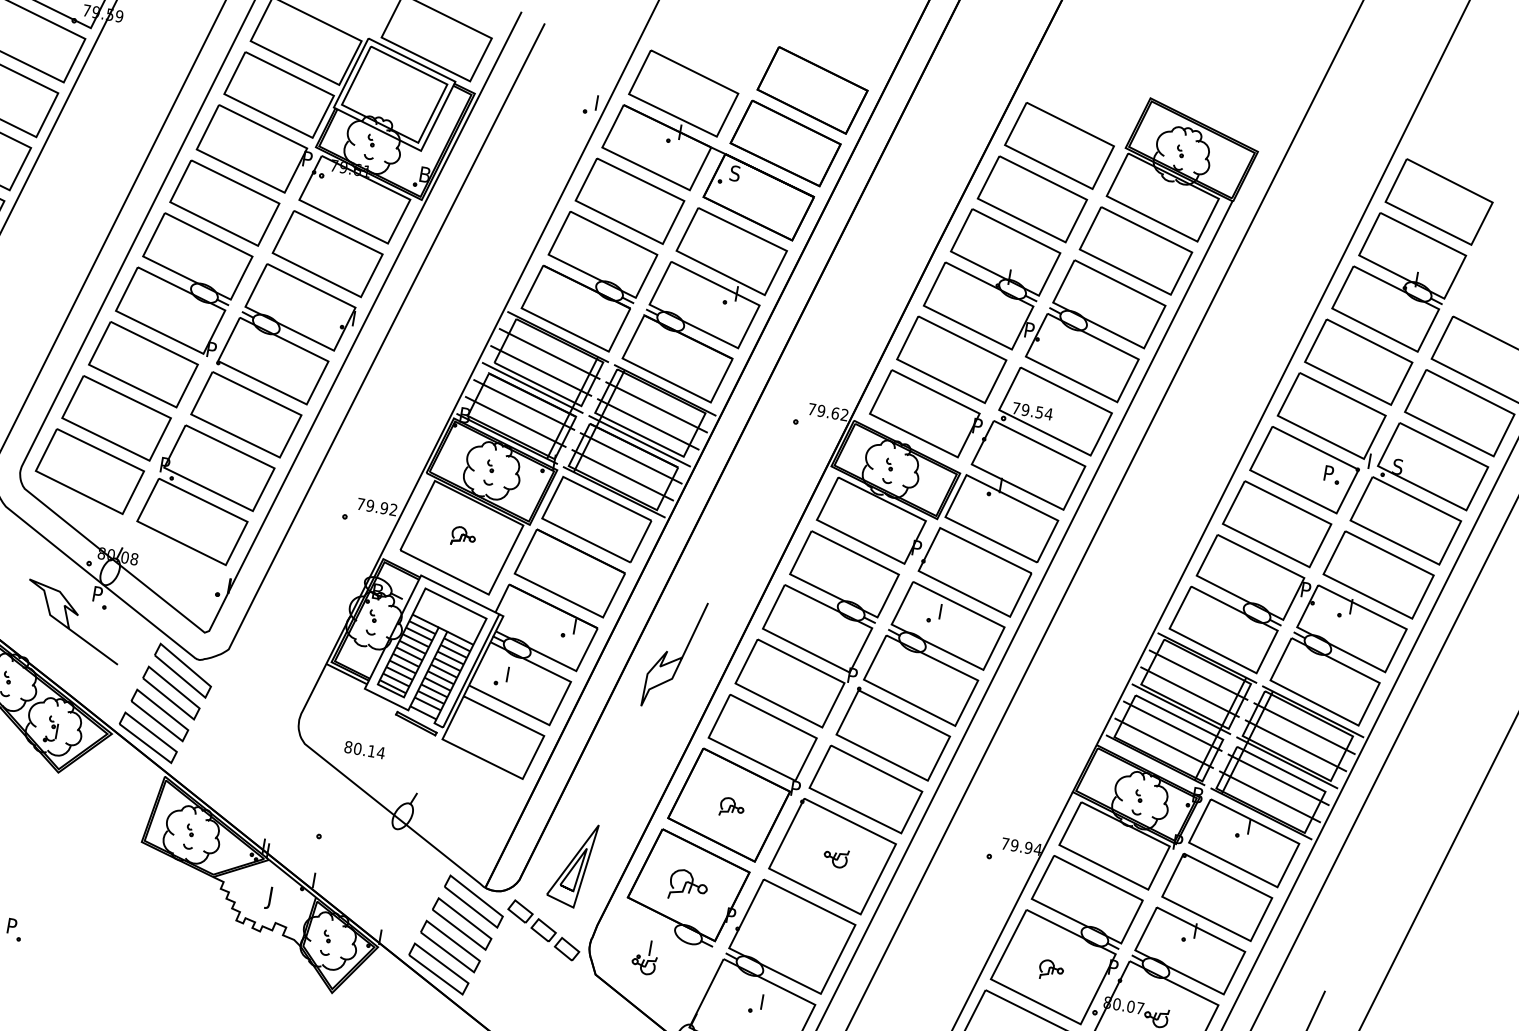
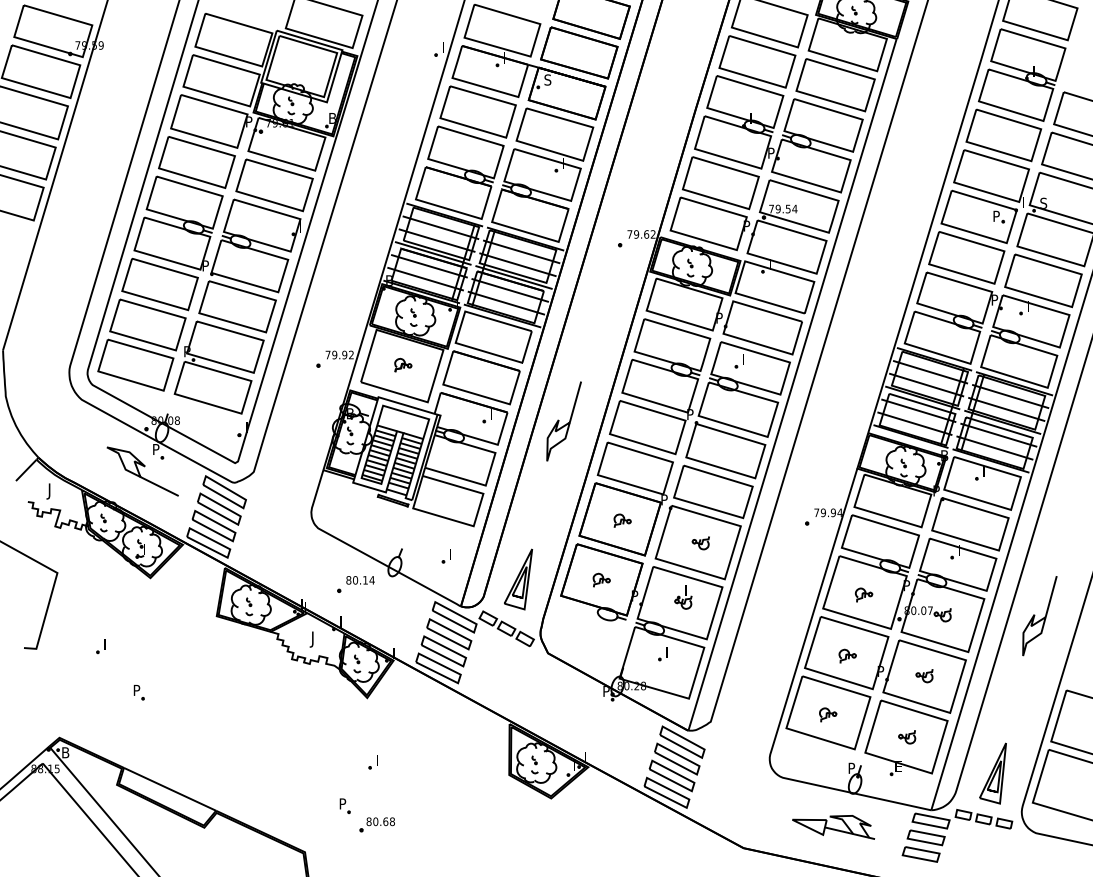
part: (500, 676) -> (445, 556), moved
text: (364, 750) -> (360, 580), moved
part: (688, 884) -> (601, 579), size x0.62
part: (645, 957) -> (683, 597), moved

